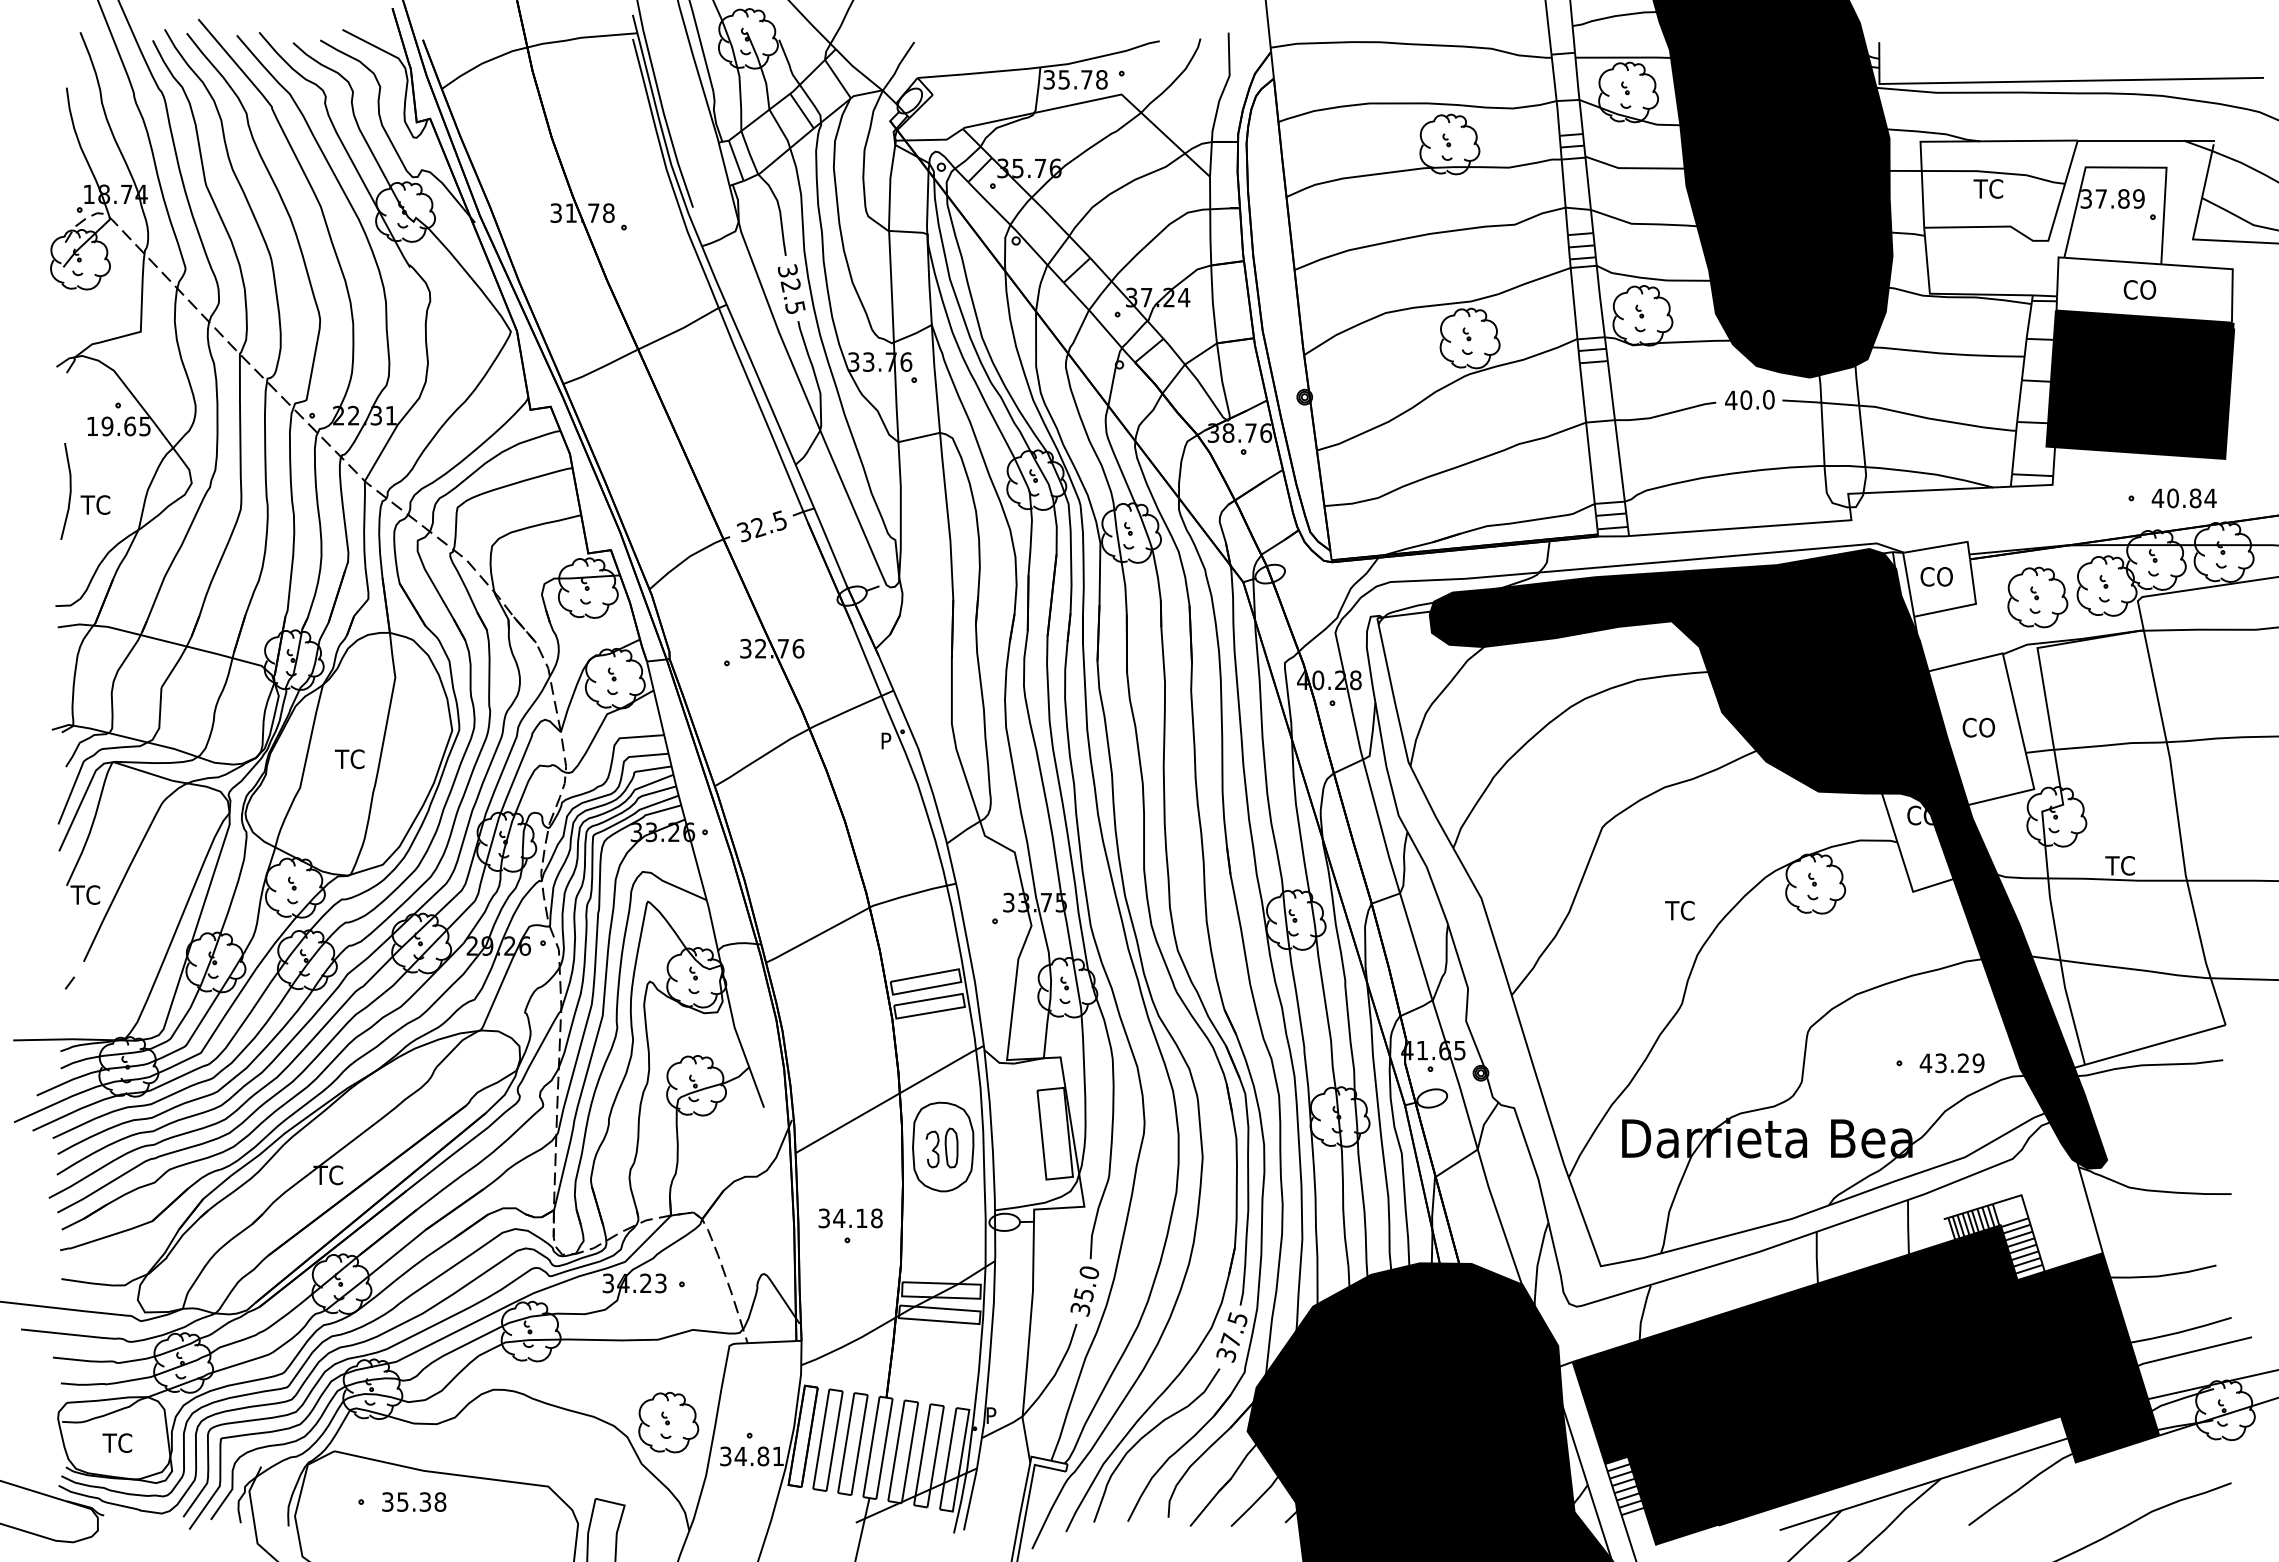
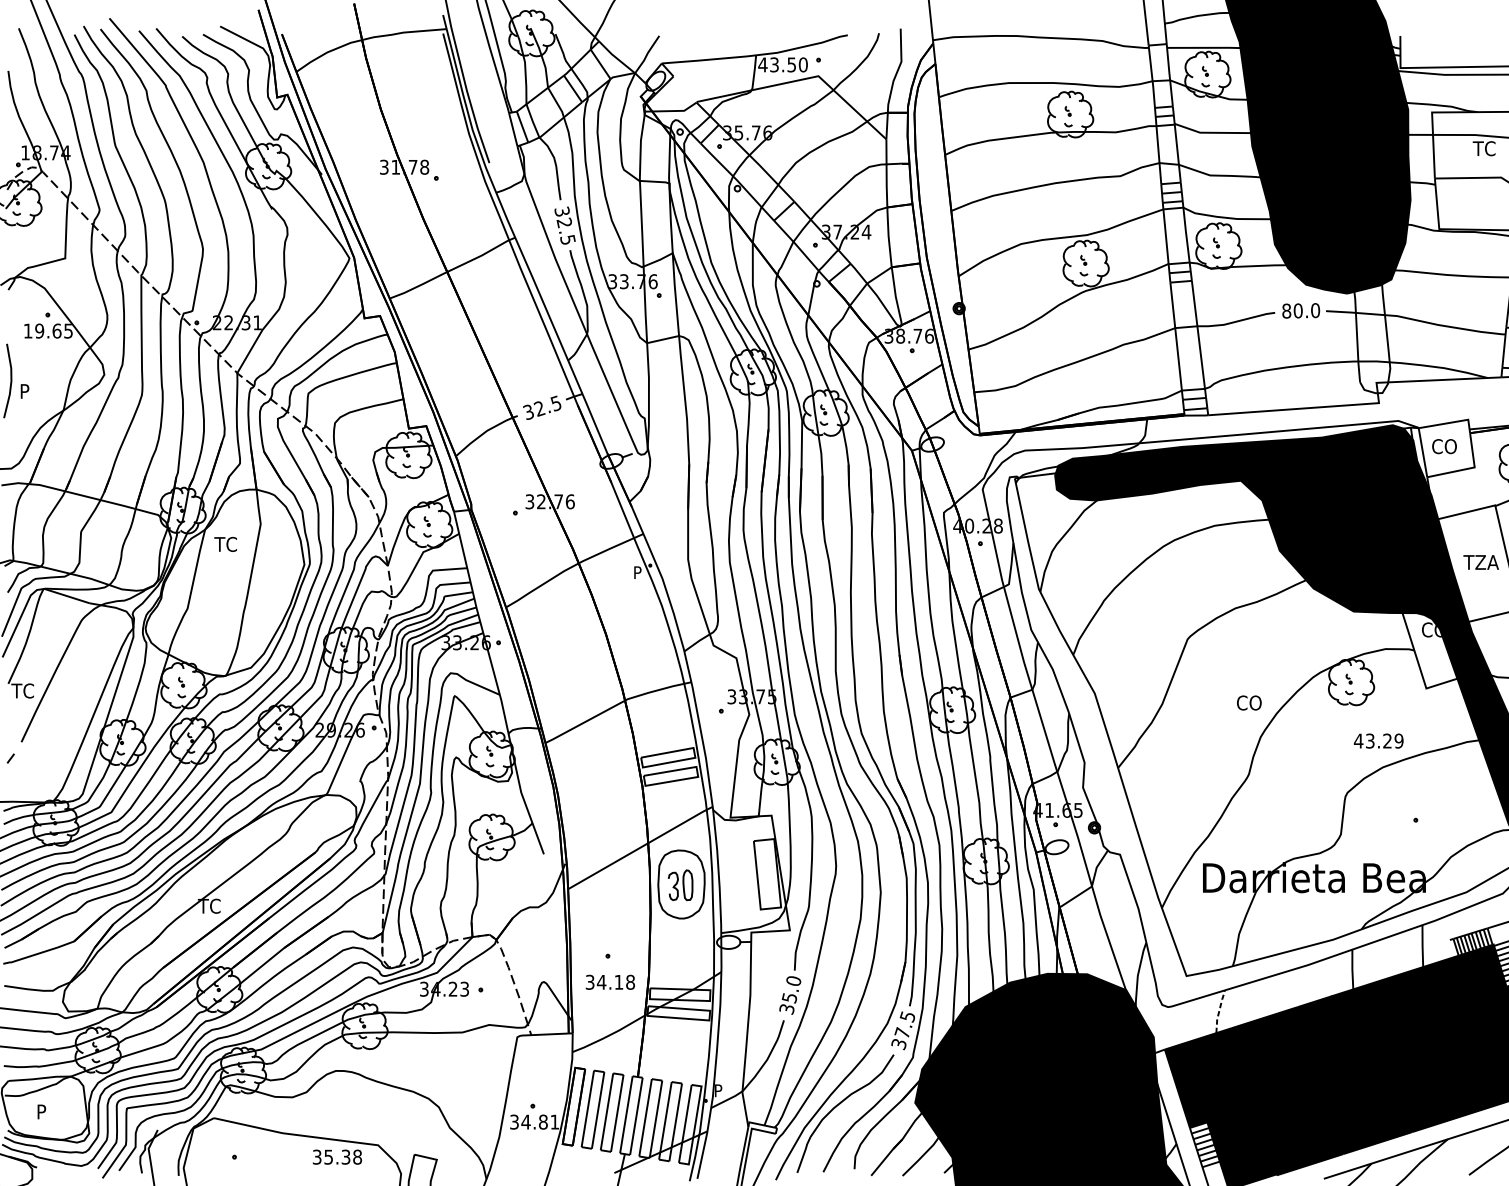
text: (1075, 79) -> (783, 64), 35.78 -> 43.50
text: (1731, 400) -> (1286, 311), 40.0 -> 80.0
text: (95, 504) -> (30, 391), TC -> P
text: (1984, 727) -> (1481, 562), CO -> TZA
text: (349, 759) -> (225, 544), moved
text: (1681, 910) -> (1248, 702), TC -> CO
text: (1951, 1063) -> (1378, 741), moved
text: (850, 1218) -> (610, 982), moved
line: (1643, 1312) -> (1219, 1011), solid -> dashed
part: (668, 1422) -> (470, 1096), removed
text: (117, 1442) -> (47, 1111), TC -> P
text: (414, 1501) -> (337, 1156), moved

